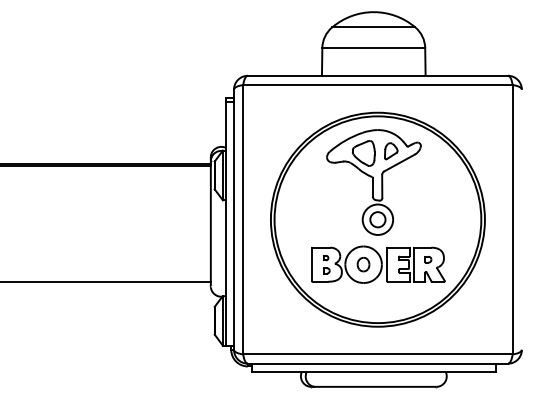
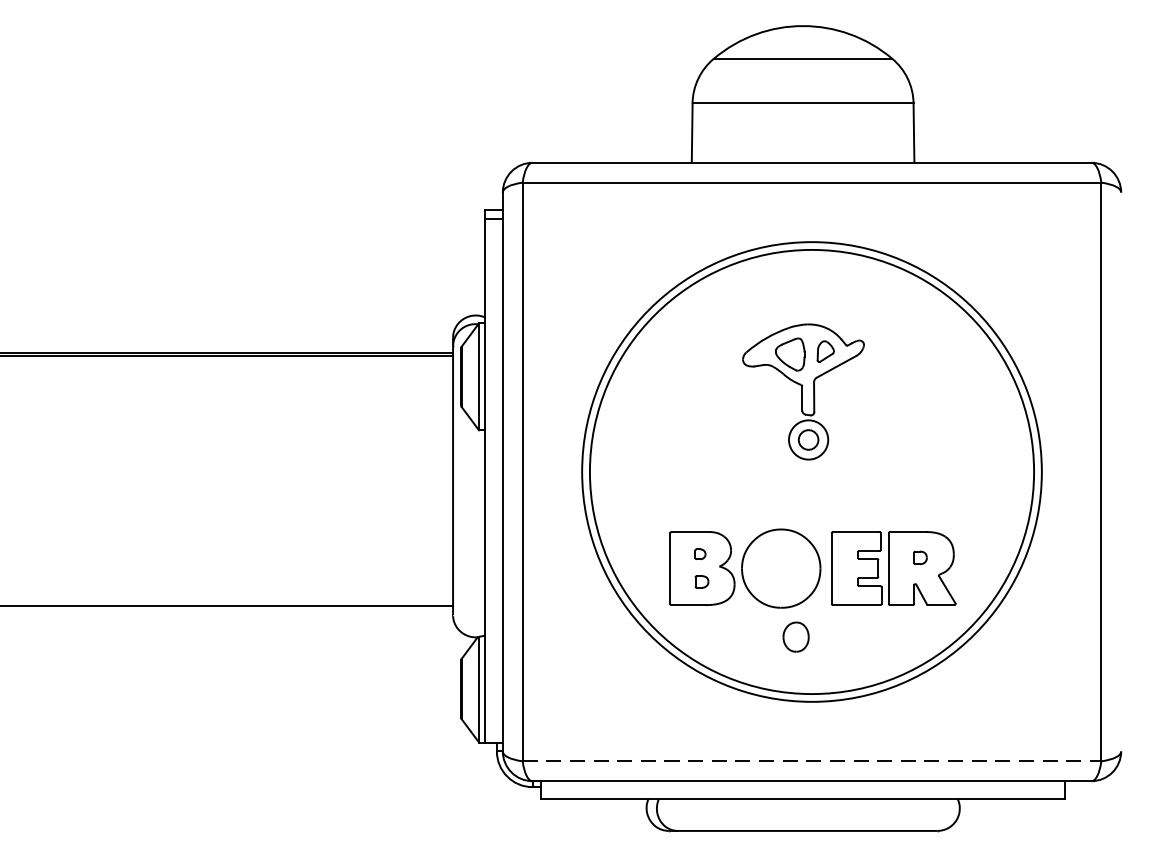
part: (373, 182) -> (802, 391), size x0.6
part: (363, 264) -> (796, 636), moved
line: (377, 354) -> (811, 761), solid -> dashed

